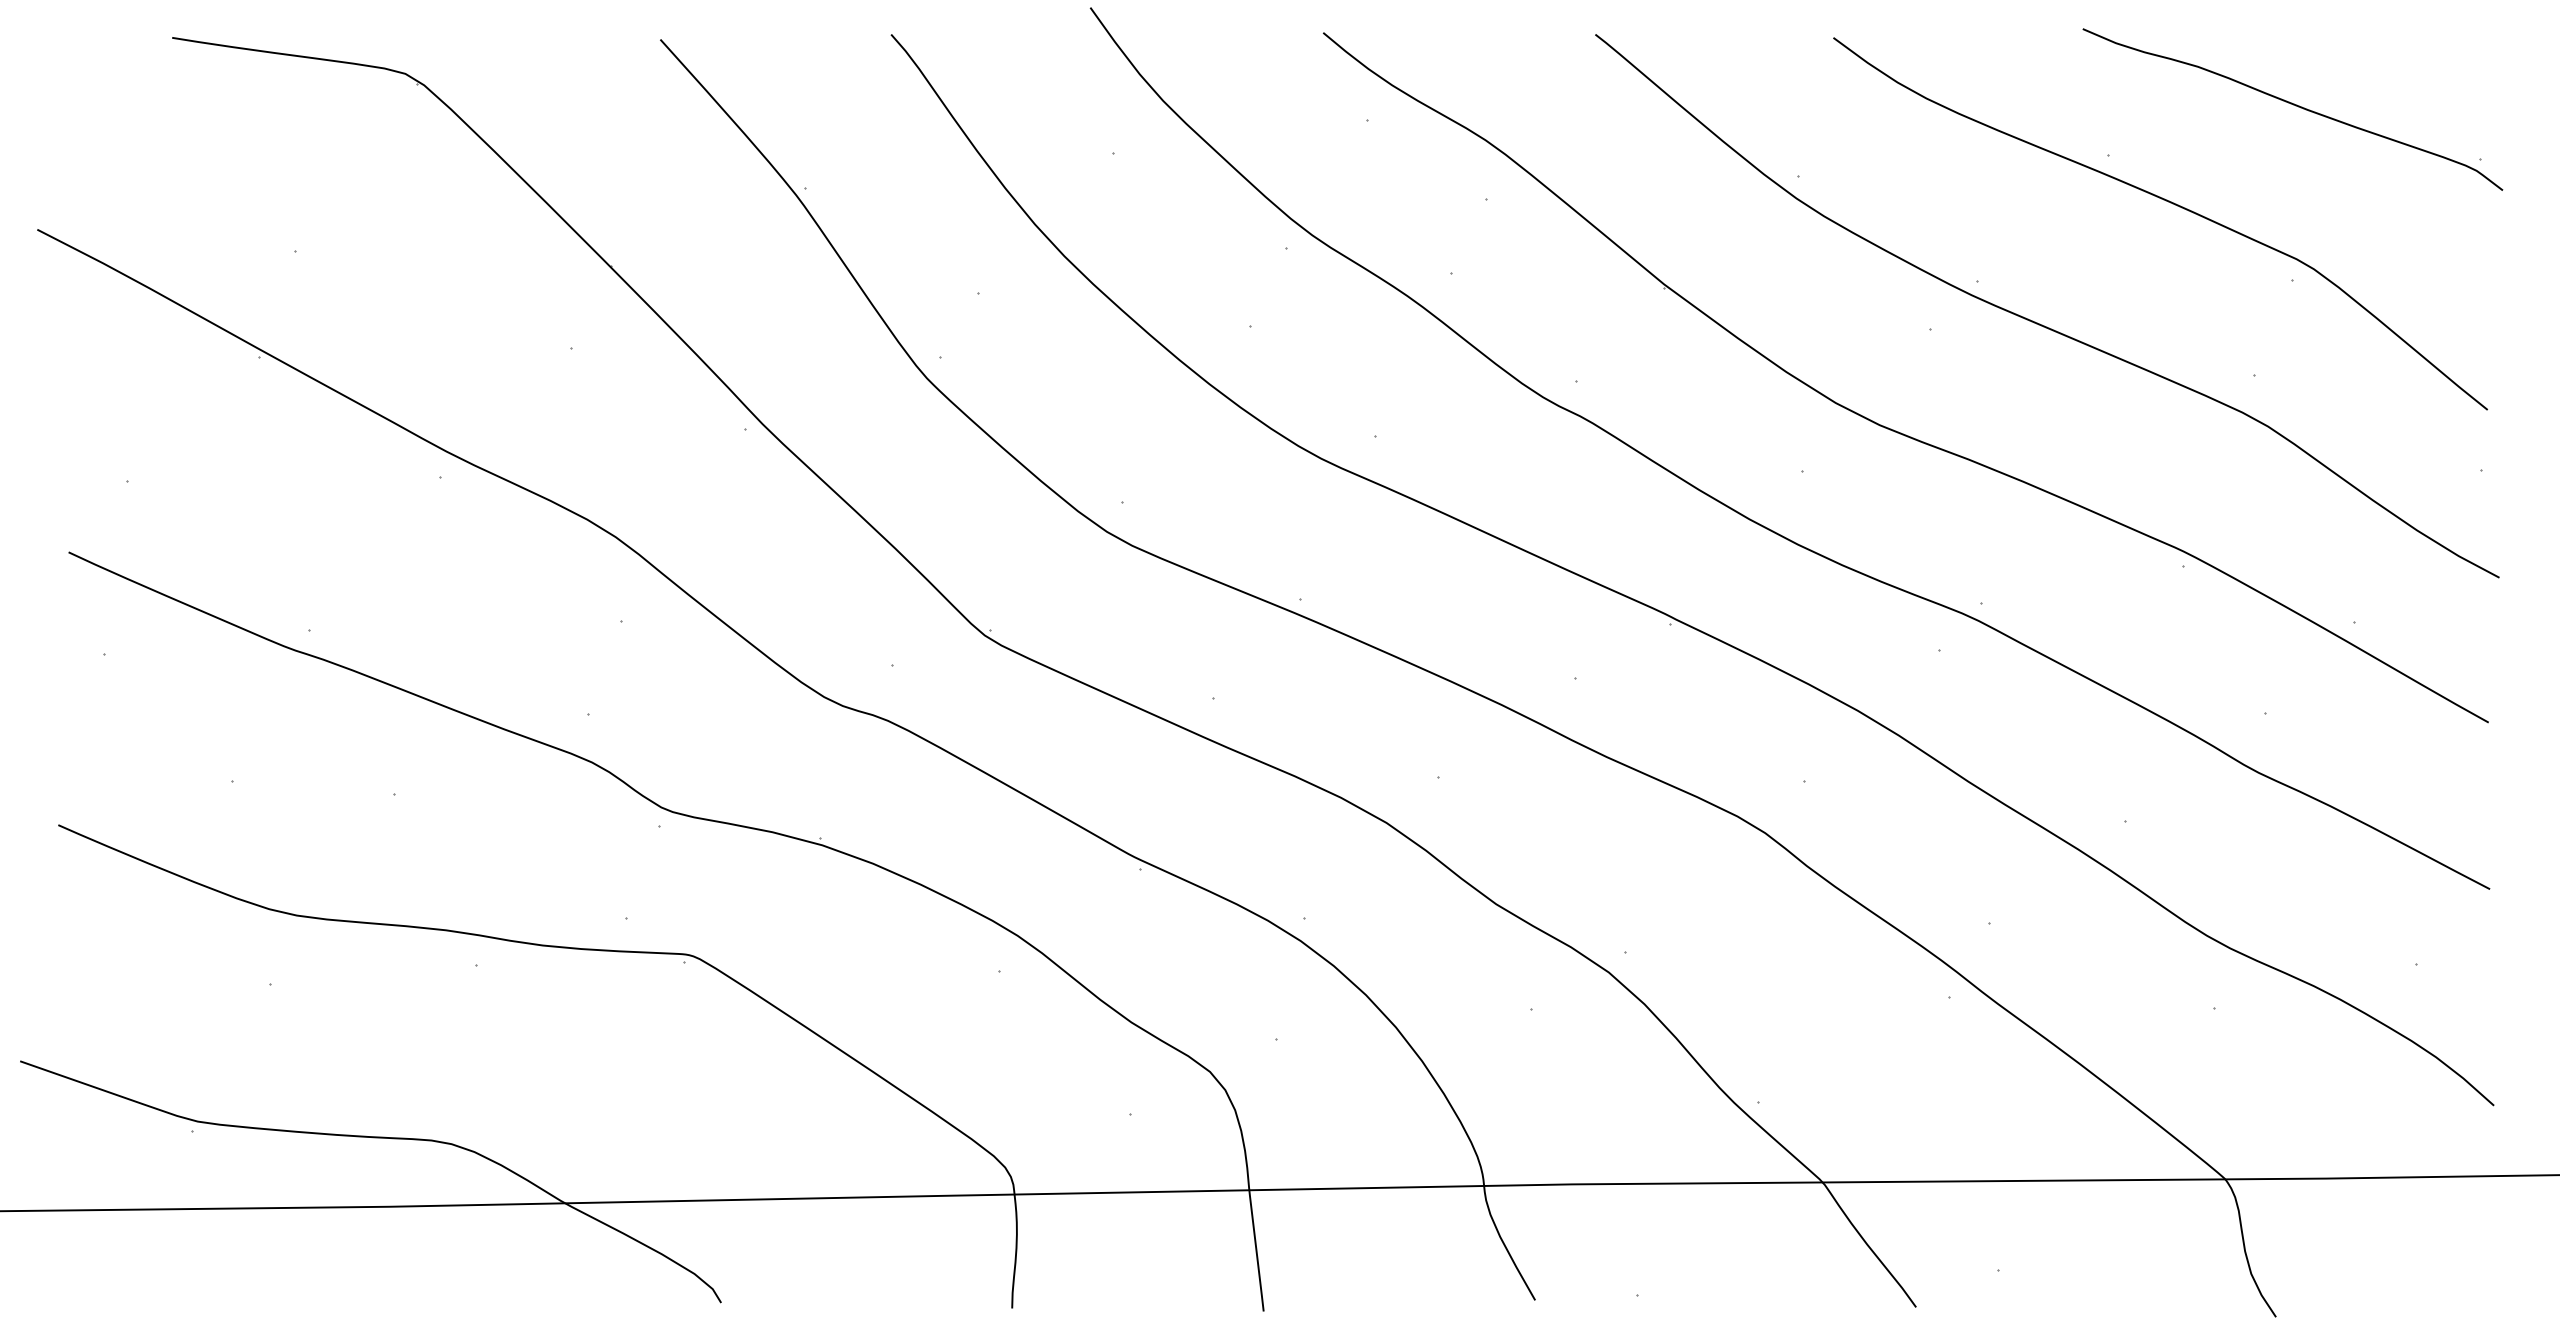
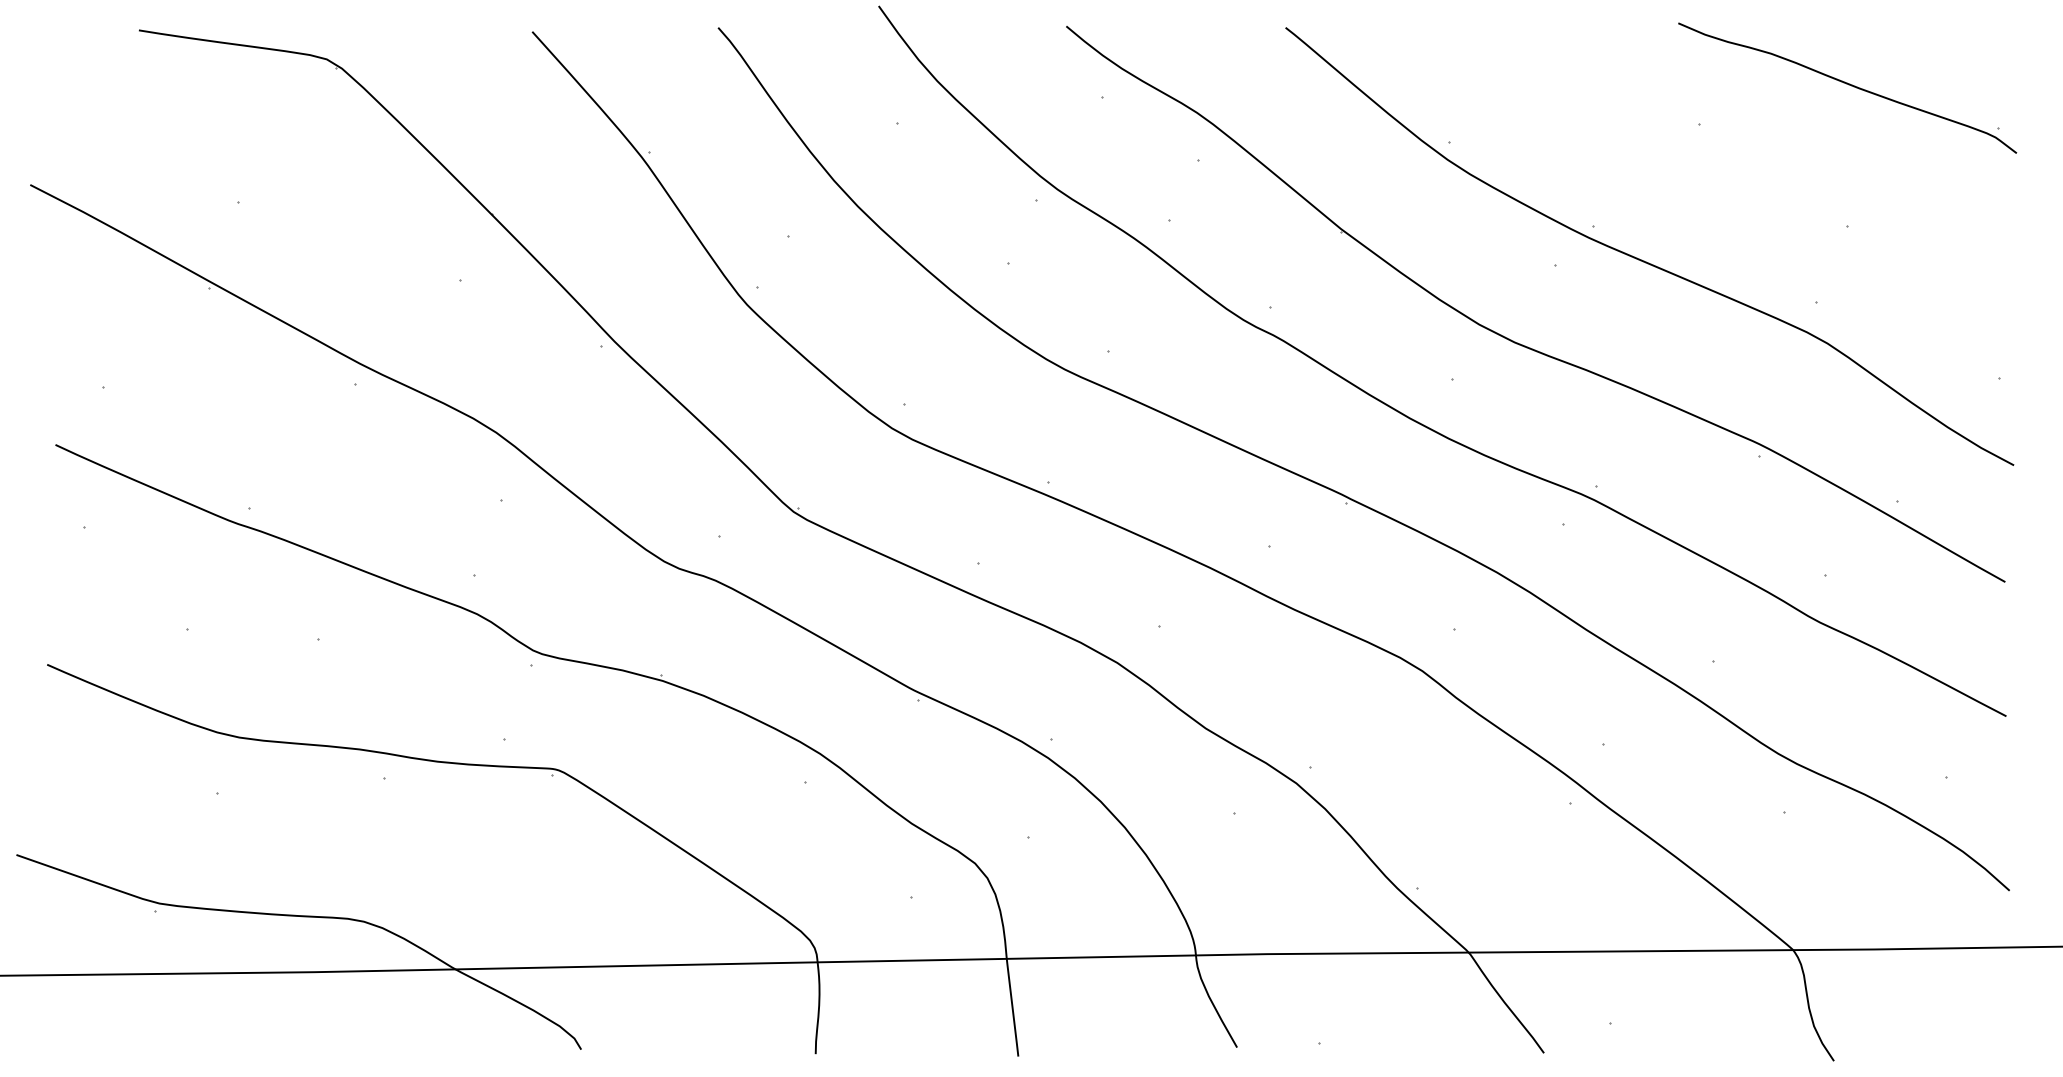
curve: (2170, 203) -> (1748, 163), removed

